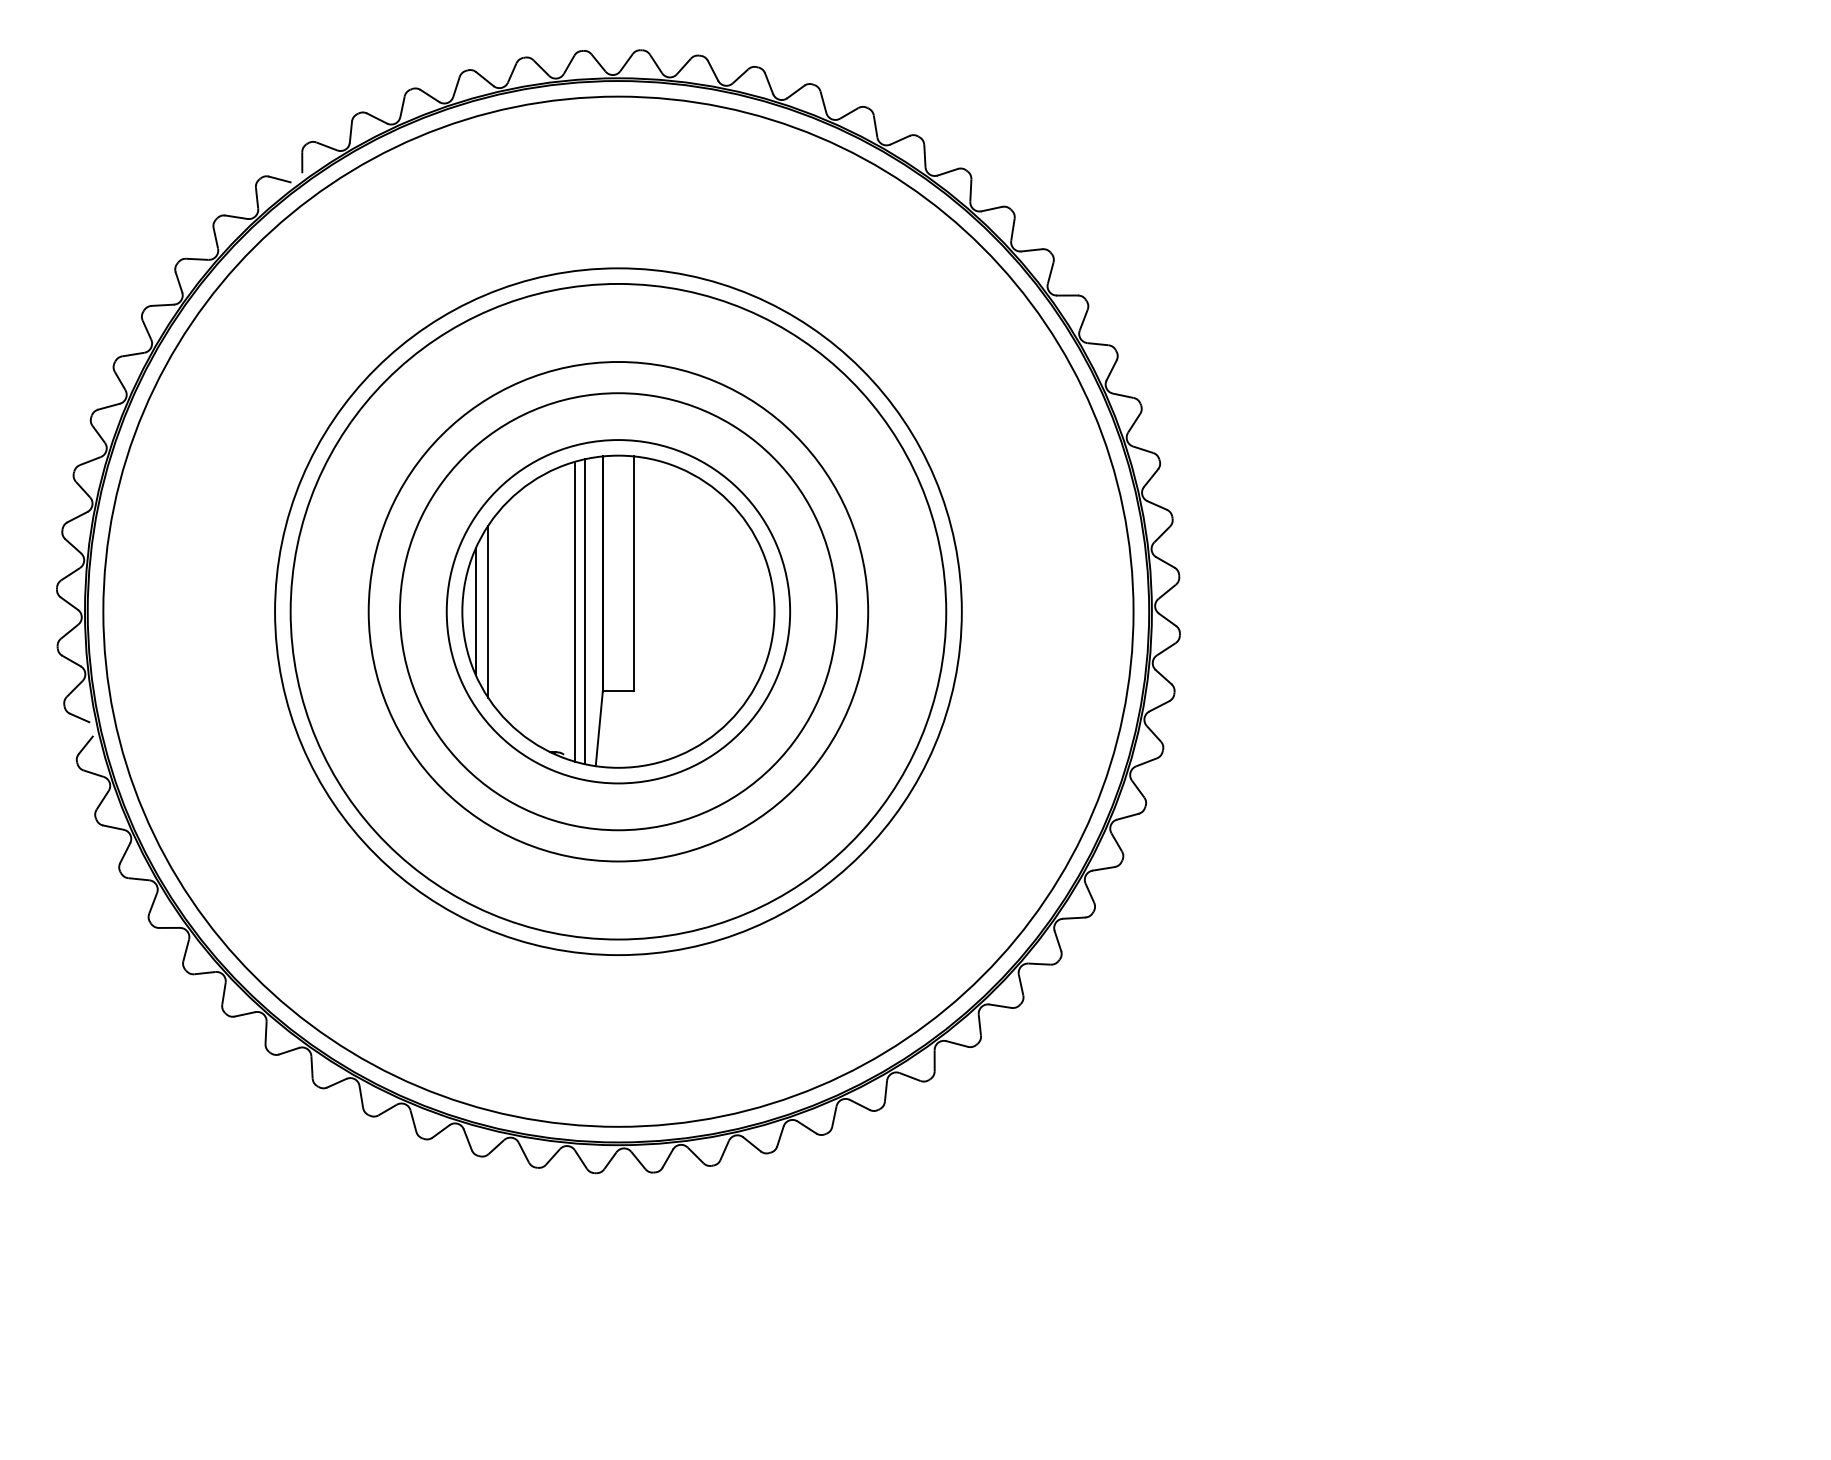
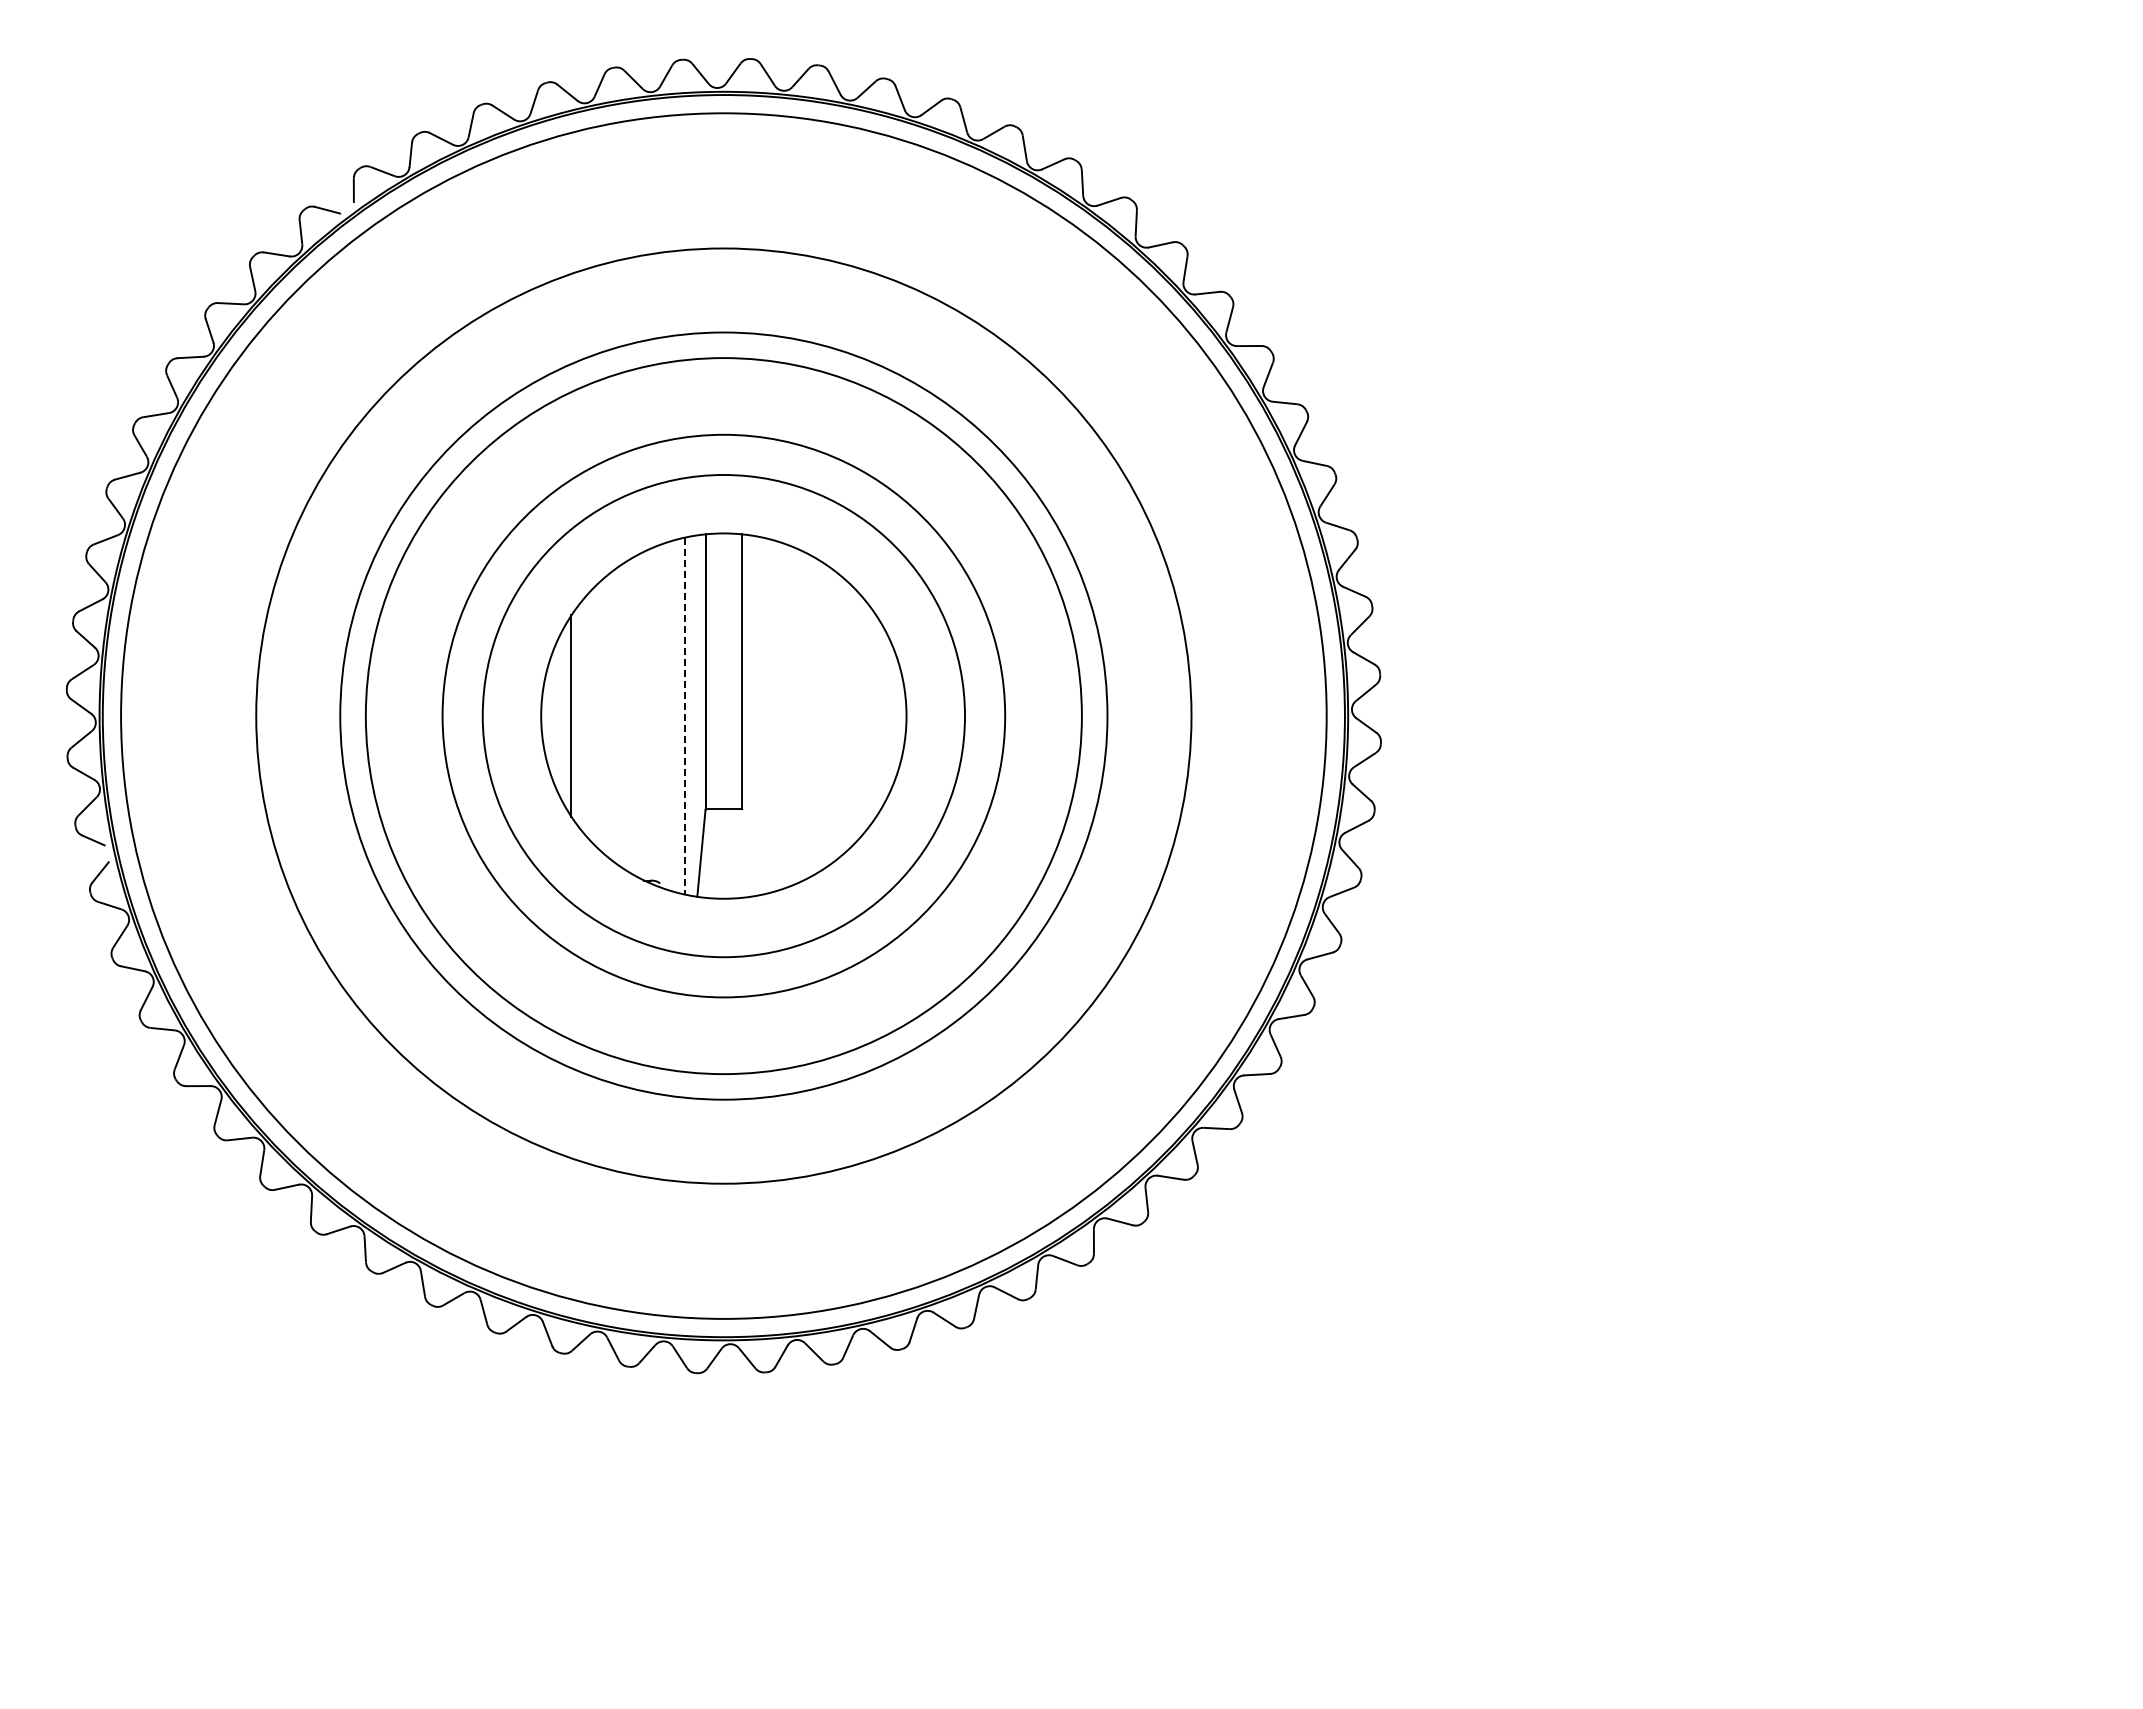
line: (476, 611) -> (557, 715), removed
line: (574, 611) -> (672, 715), removed
circle: (618, 611) -> (723, 715), size x0.6
circle: (618, 611) -> (723, 715), size x1.4
circle: (618, 611) -> (723, 715), size x1.6
line: (585, 612) -> (685, 716), solid -> dashed
circle: (618, 612) -> (723, 716), size x1.4

